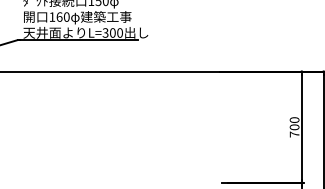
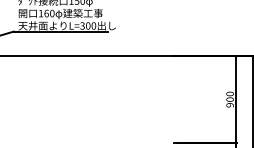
text: (294, 134) -> (230, 105), 700 -> 900

